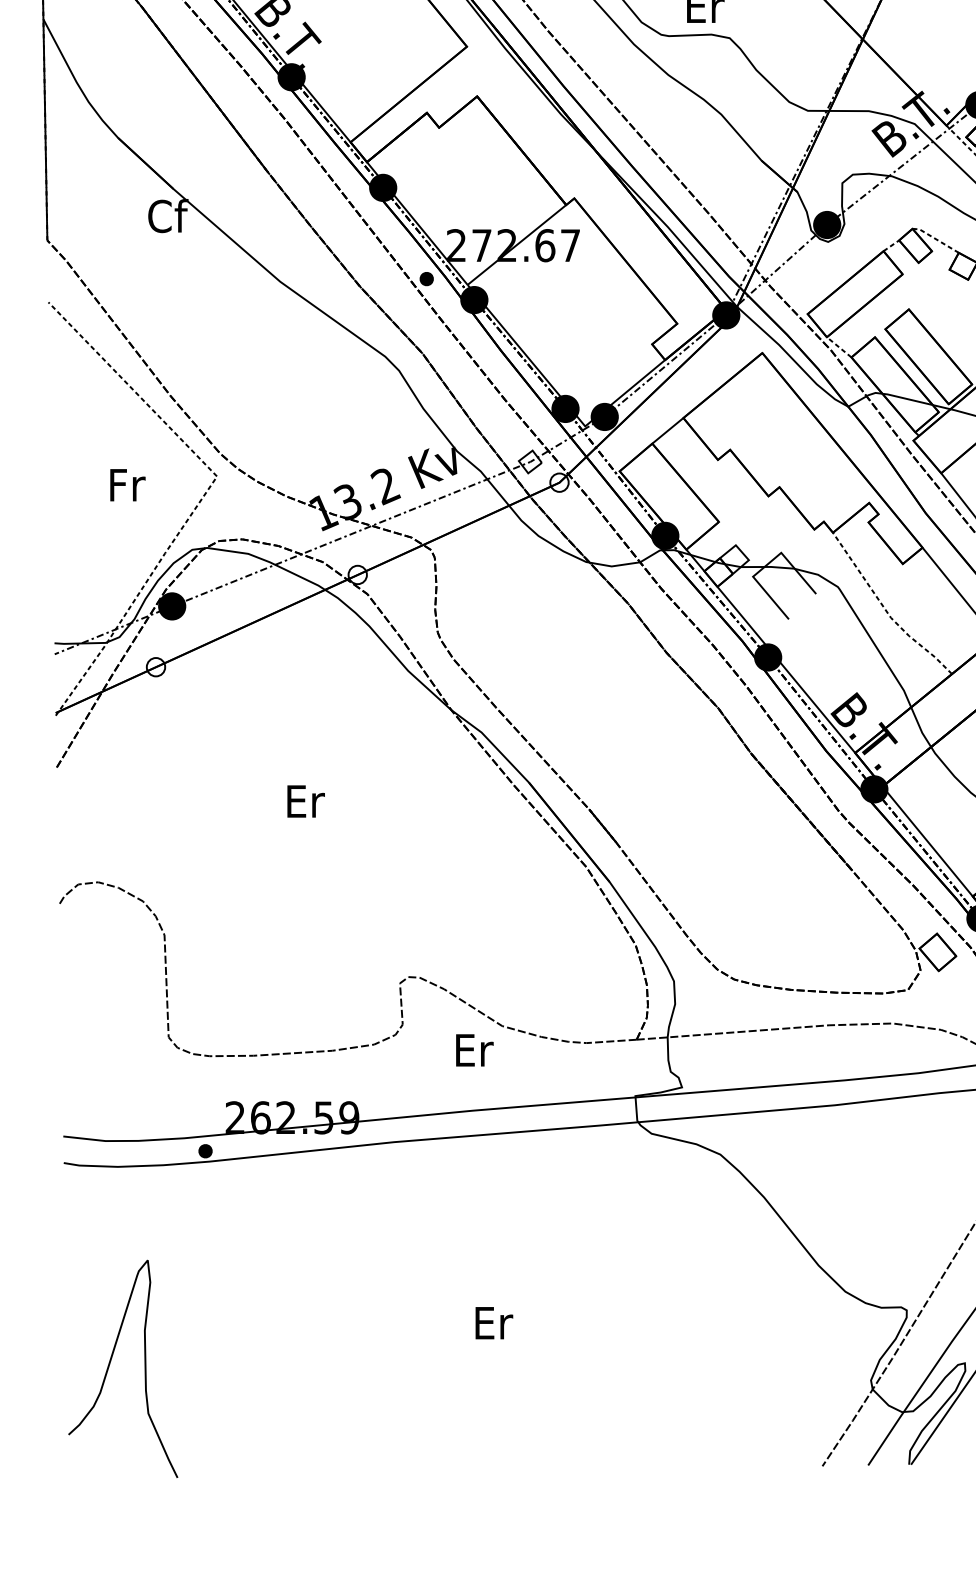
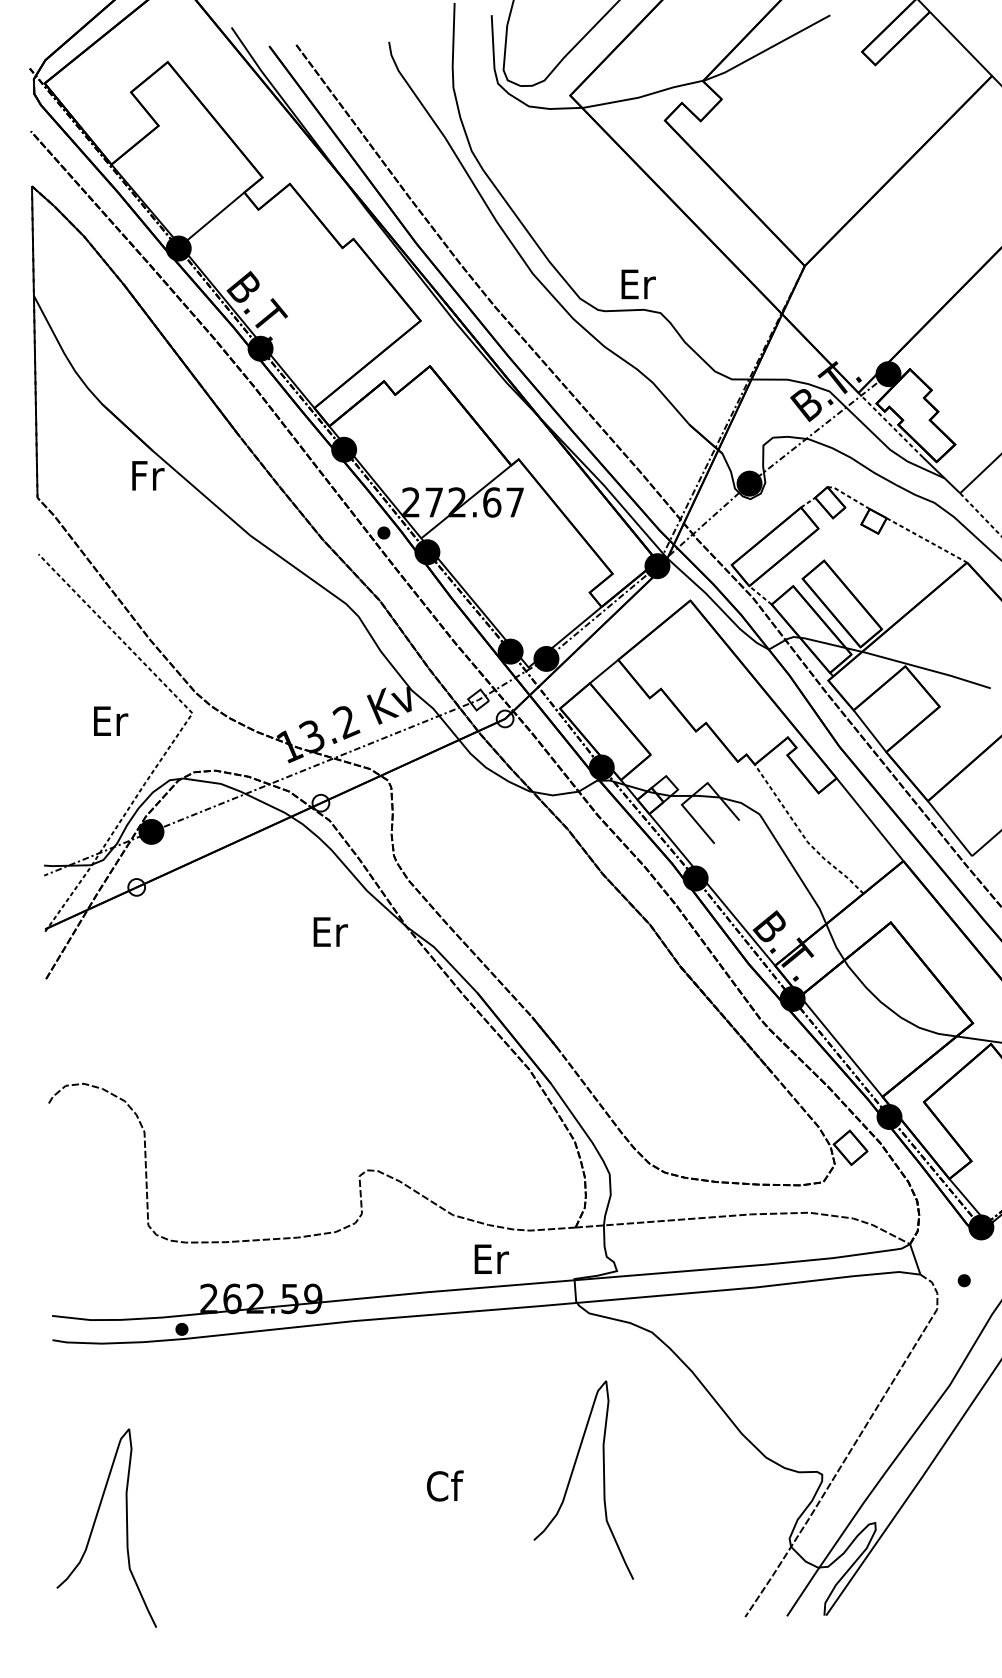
text: (167, 216) -> (147, 475), Cf -> Fr
text: (128, 484) -> (111, 720), Fr -> Er
text: (305, 800) -> (330, 931), moved
text: (474, 1049) -> (491, 1258), moved
curve: (633, 1311) -> (572, 1475), added
text: (494, 1322) -> (445, 1485), Er -> Cf

